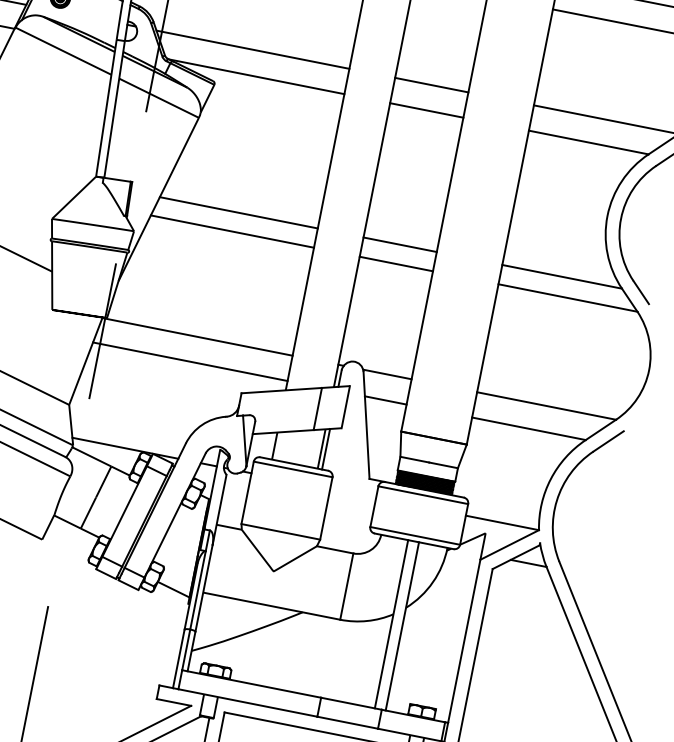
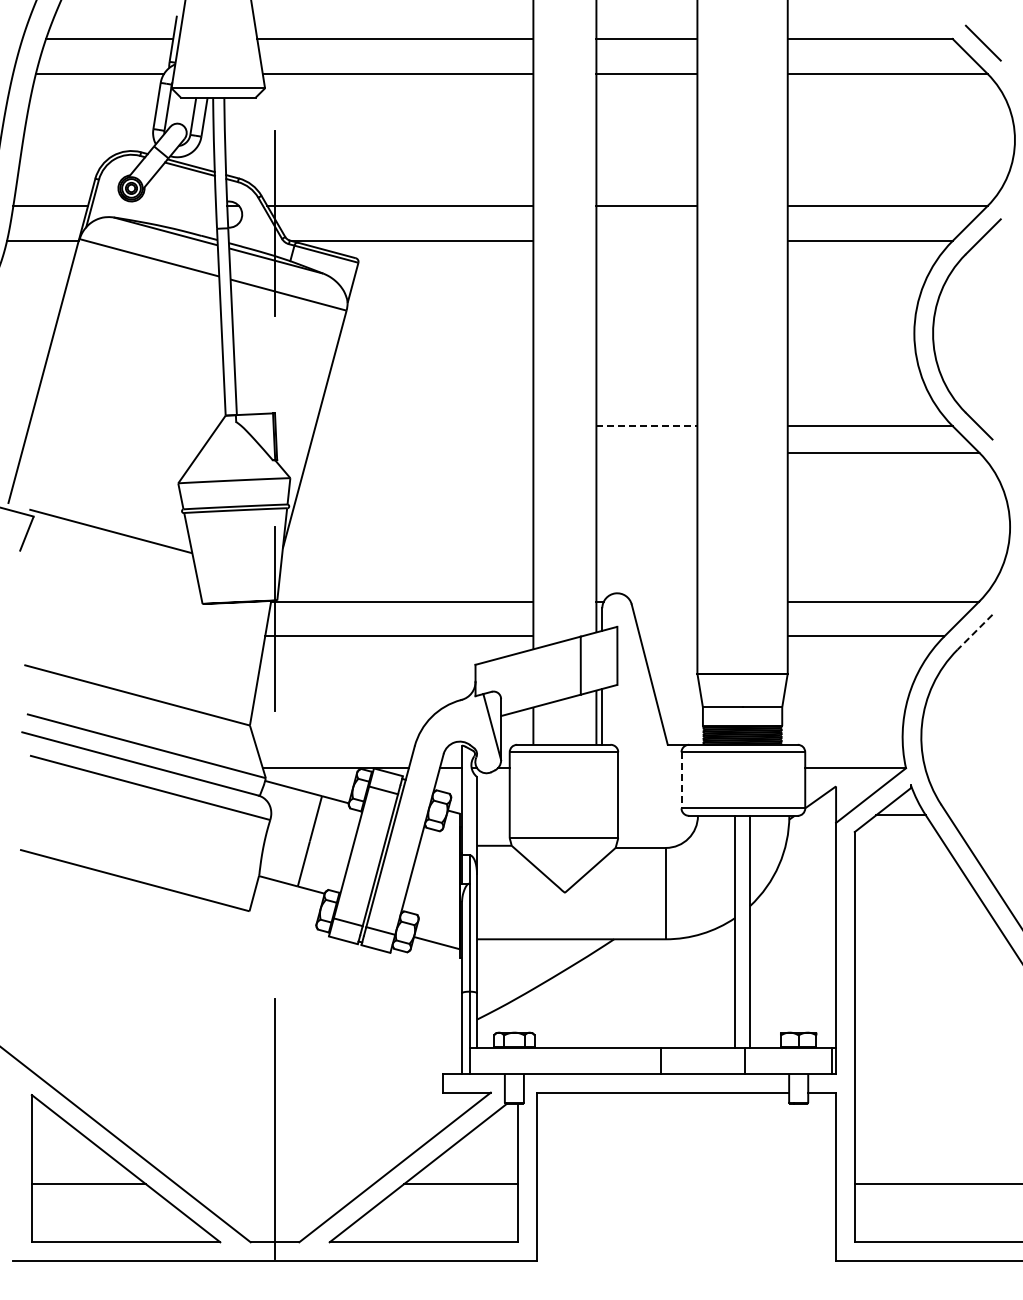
line: (426, 110) -> (646, 240), removed
line: (238, 213) -> (424, 426), removed
line: (232, 231) -> (420, 452), removed
line: (400, 245) -> (647, 426), solid -> dashed
line: (396, 263) -> (646, 452), removed
line: (387, 374) -> (663, 601), removed
line: (385, 400) -> (668, 636), removed
line: (608, 441) -> (975, 632), solid -> dashed
line: (374, 506) -> (681, 780), solid -> dashed

